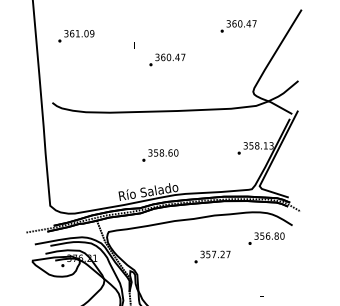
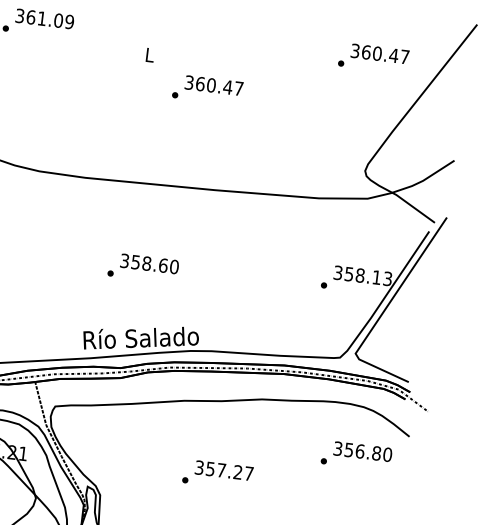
text: (238, 26) -> (373, 58), moved
text: (160, 155) -> (143, 268), moved
text: (212, 256) -> (218, 473), moved

